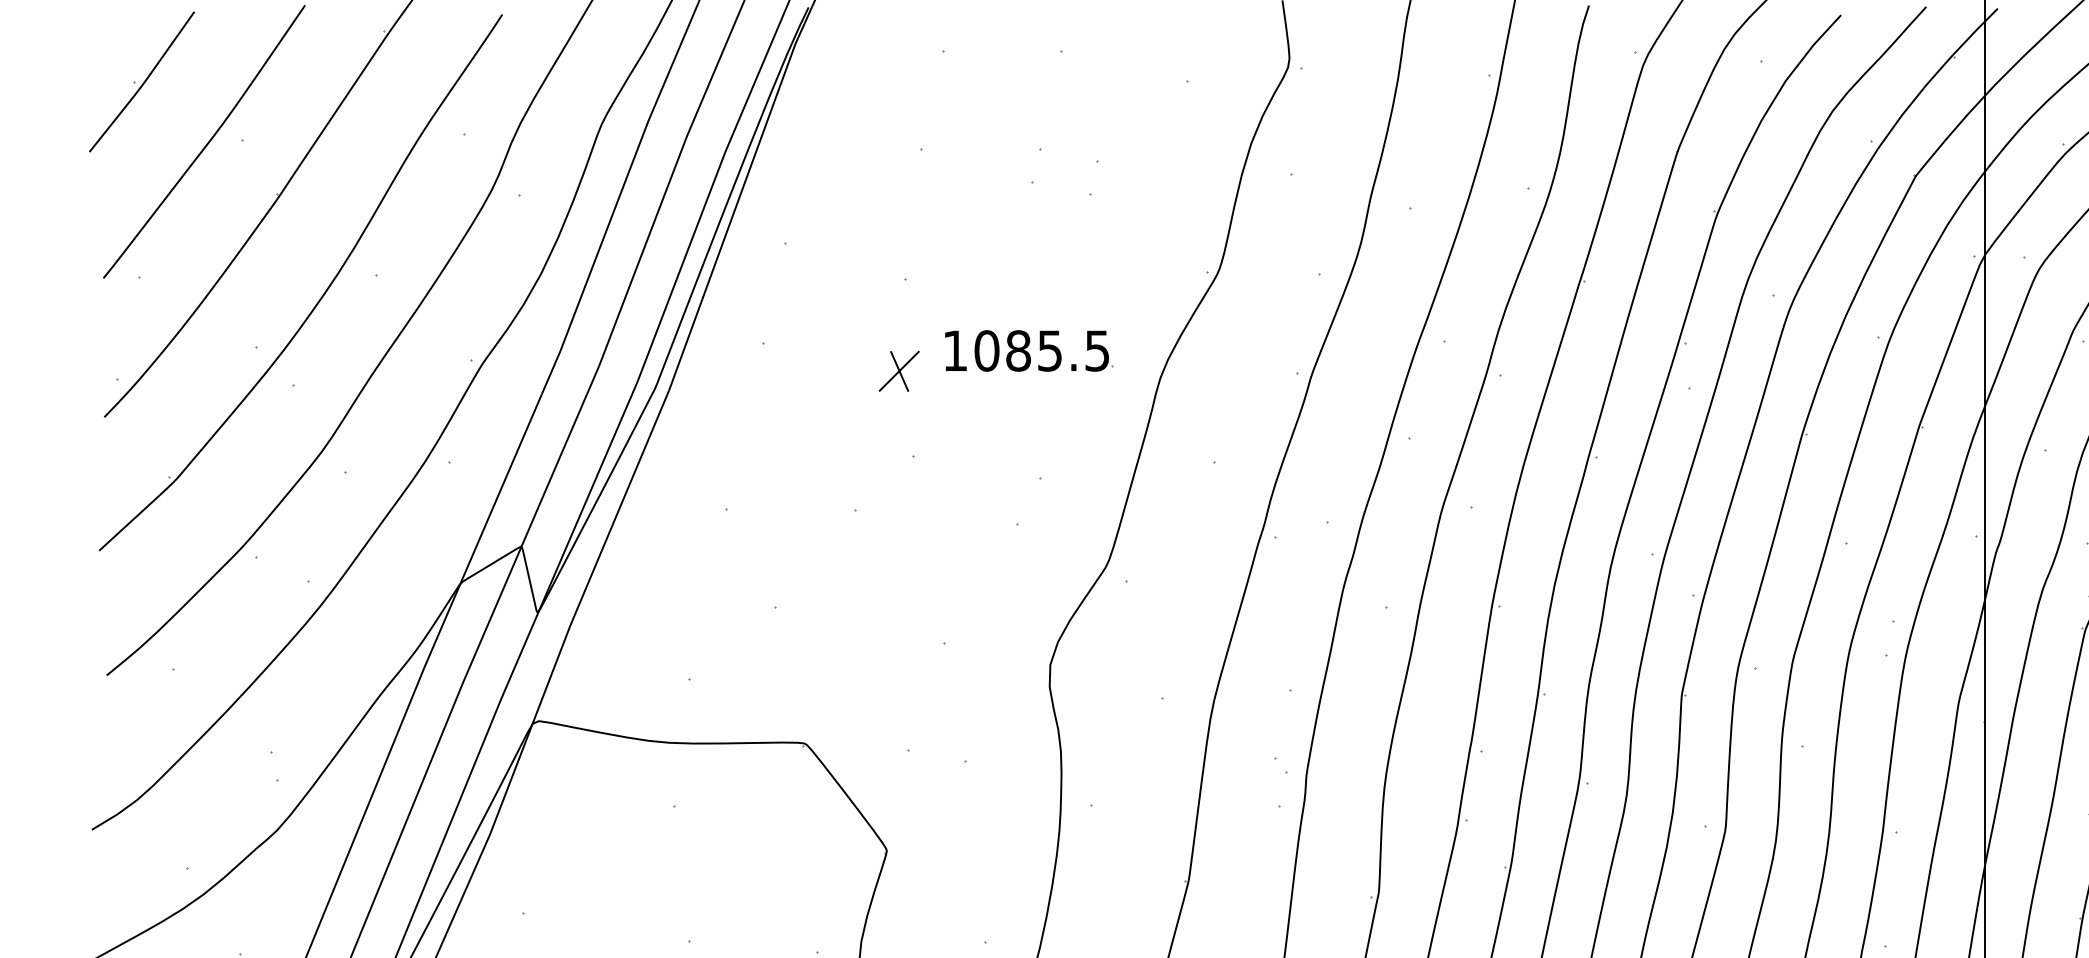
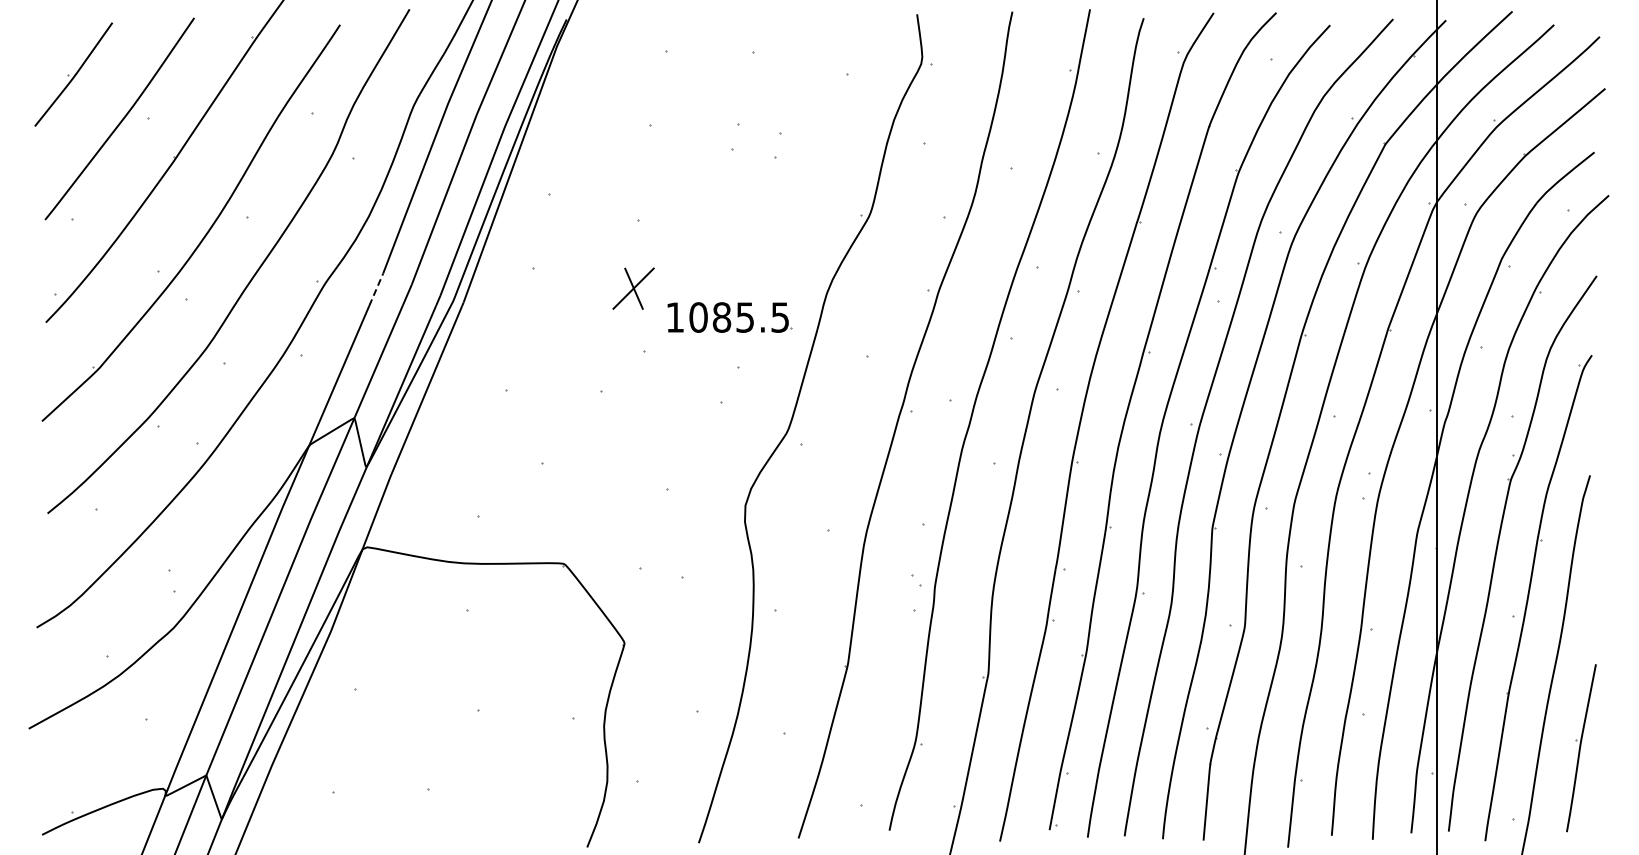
part: (1028, 350) -> (729, 317), moved
part: (898, 371) -> (633, 288), size x1.4
line: (551, 372) -> (376, 289), solid -> dashed

